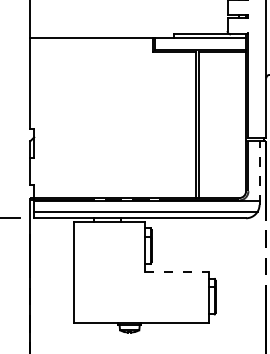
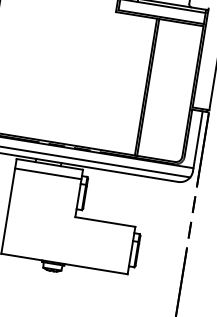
line: (259, 172) -> (197, 141), dashed -> solid
line: (109, 231) -> (48, 173), added
line: (177, 272) -> (105, 222), dashed -> solid

